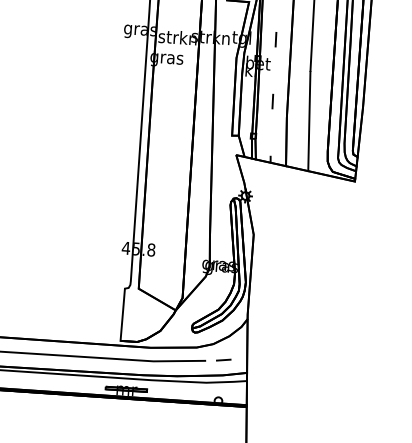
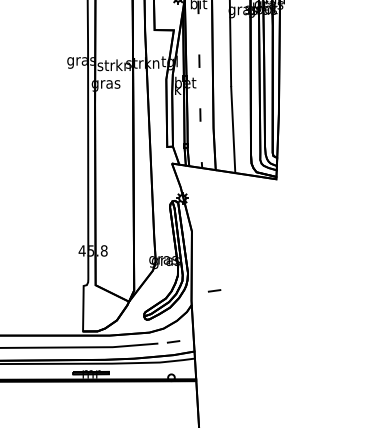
line: (274, 304) -> (214, 290), added

